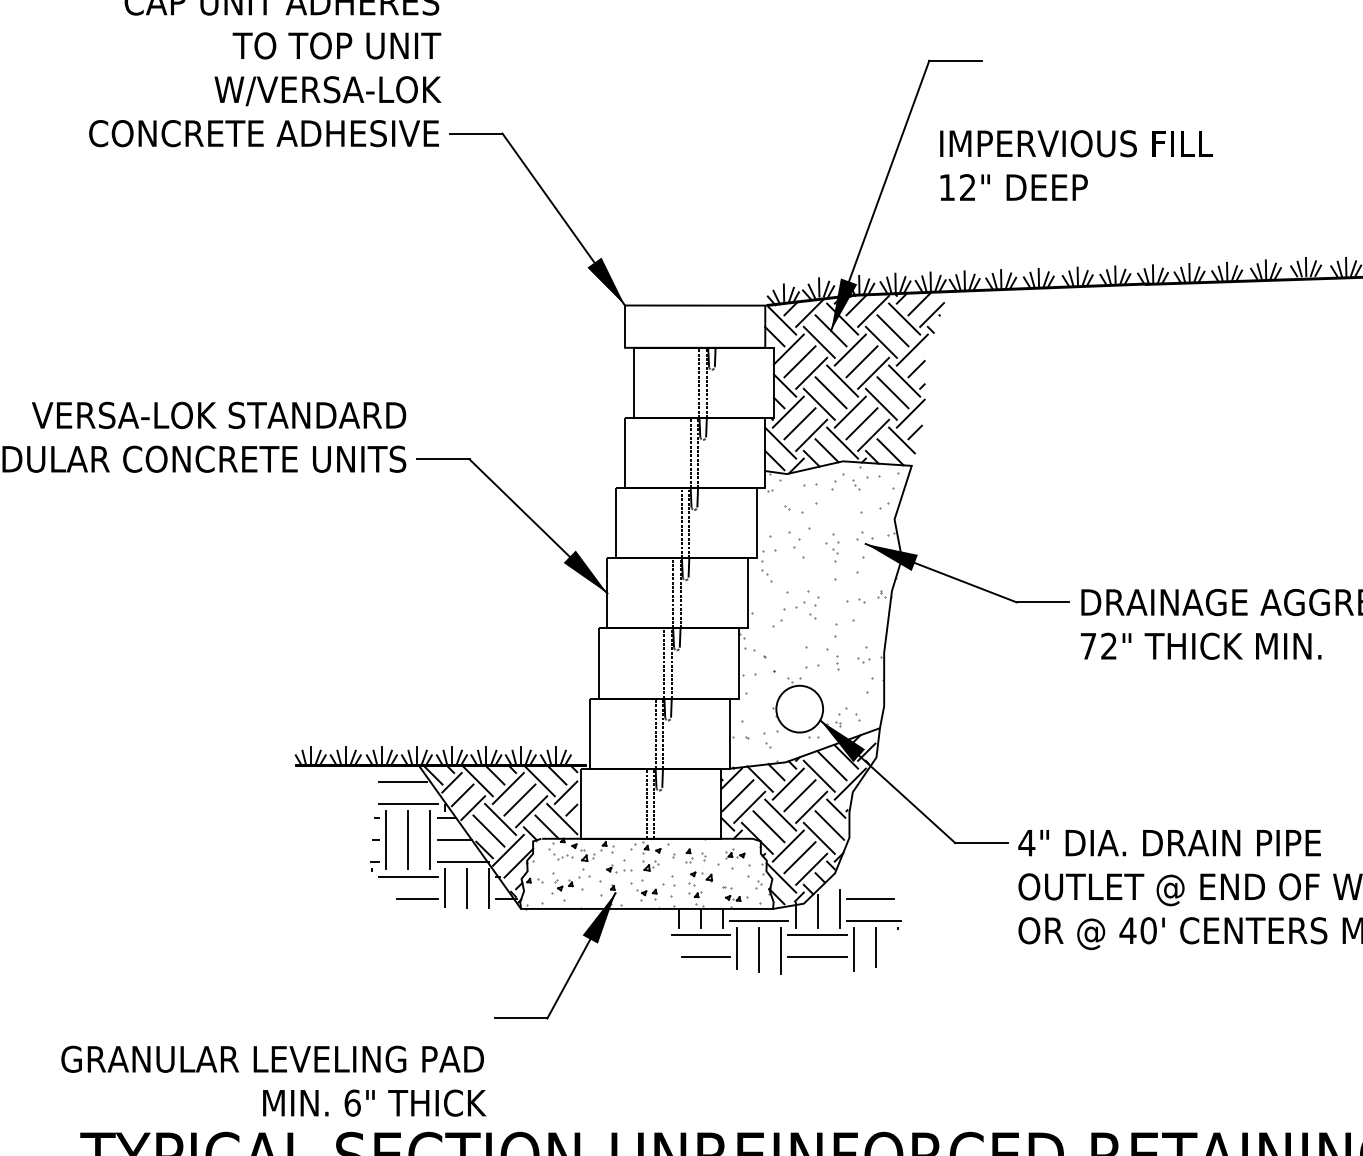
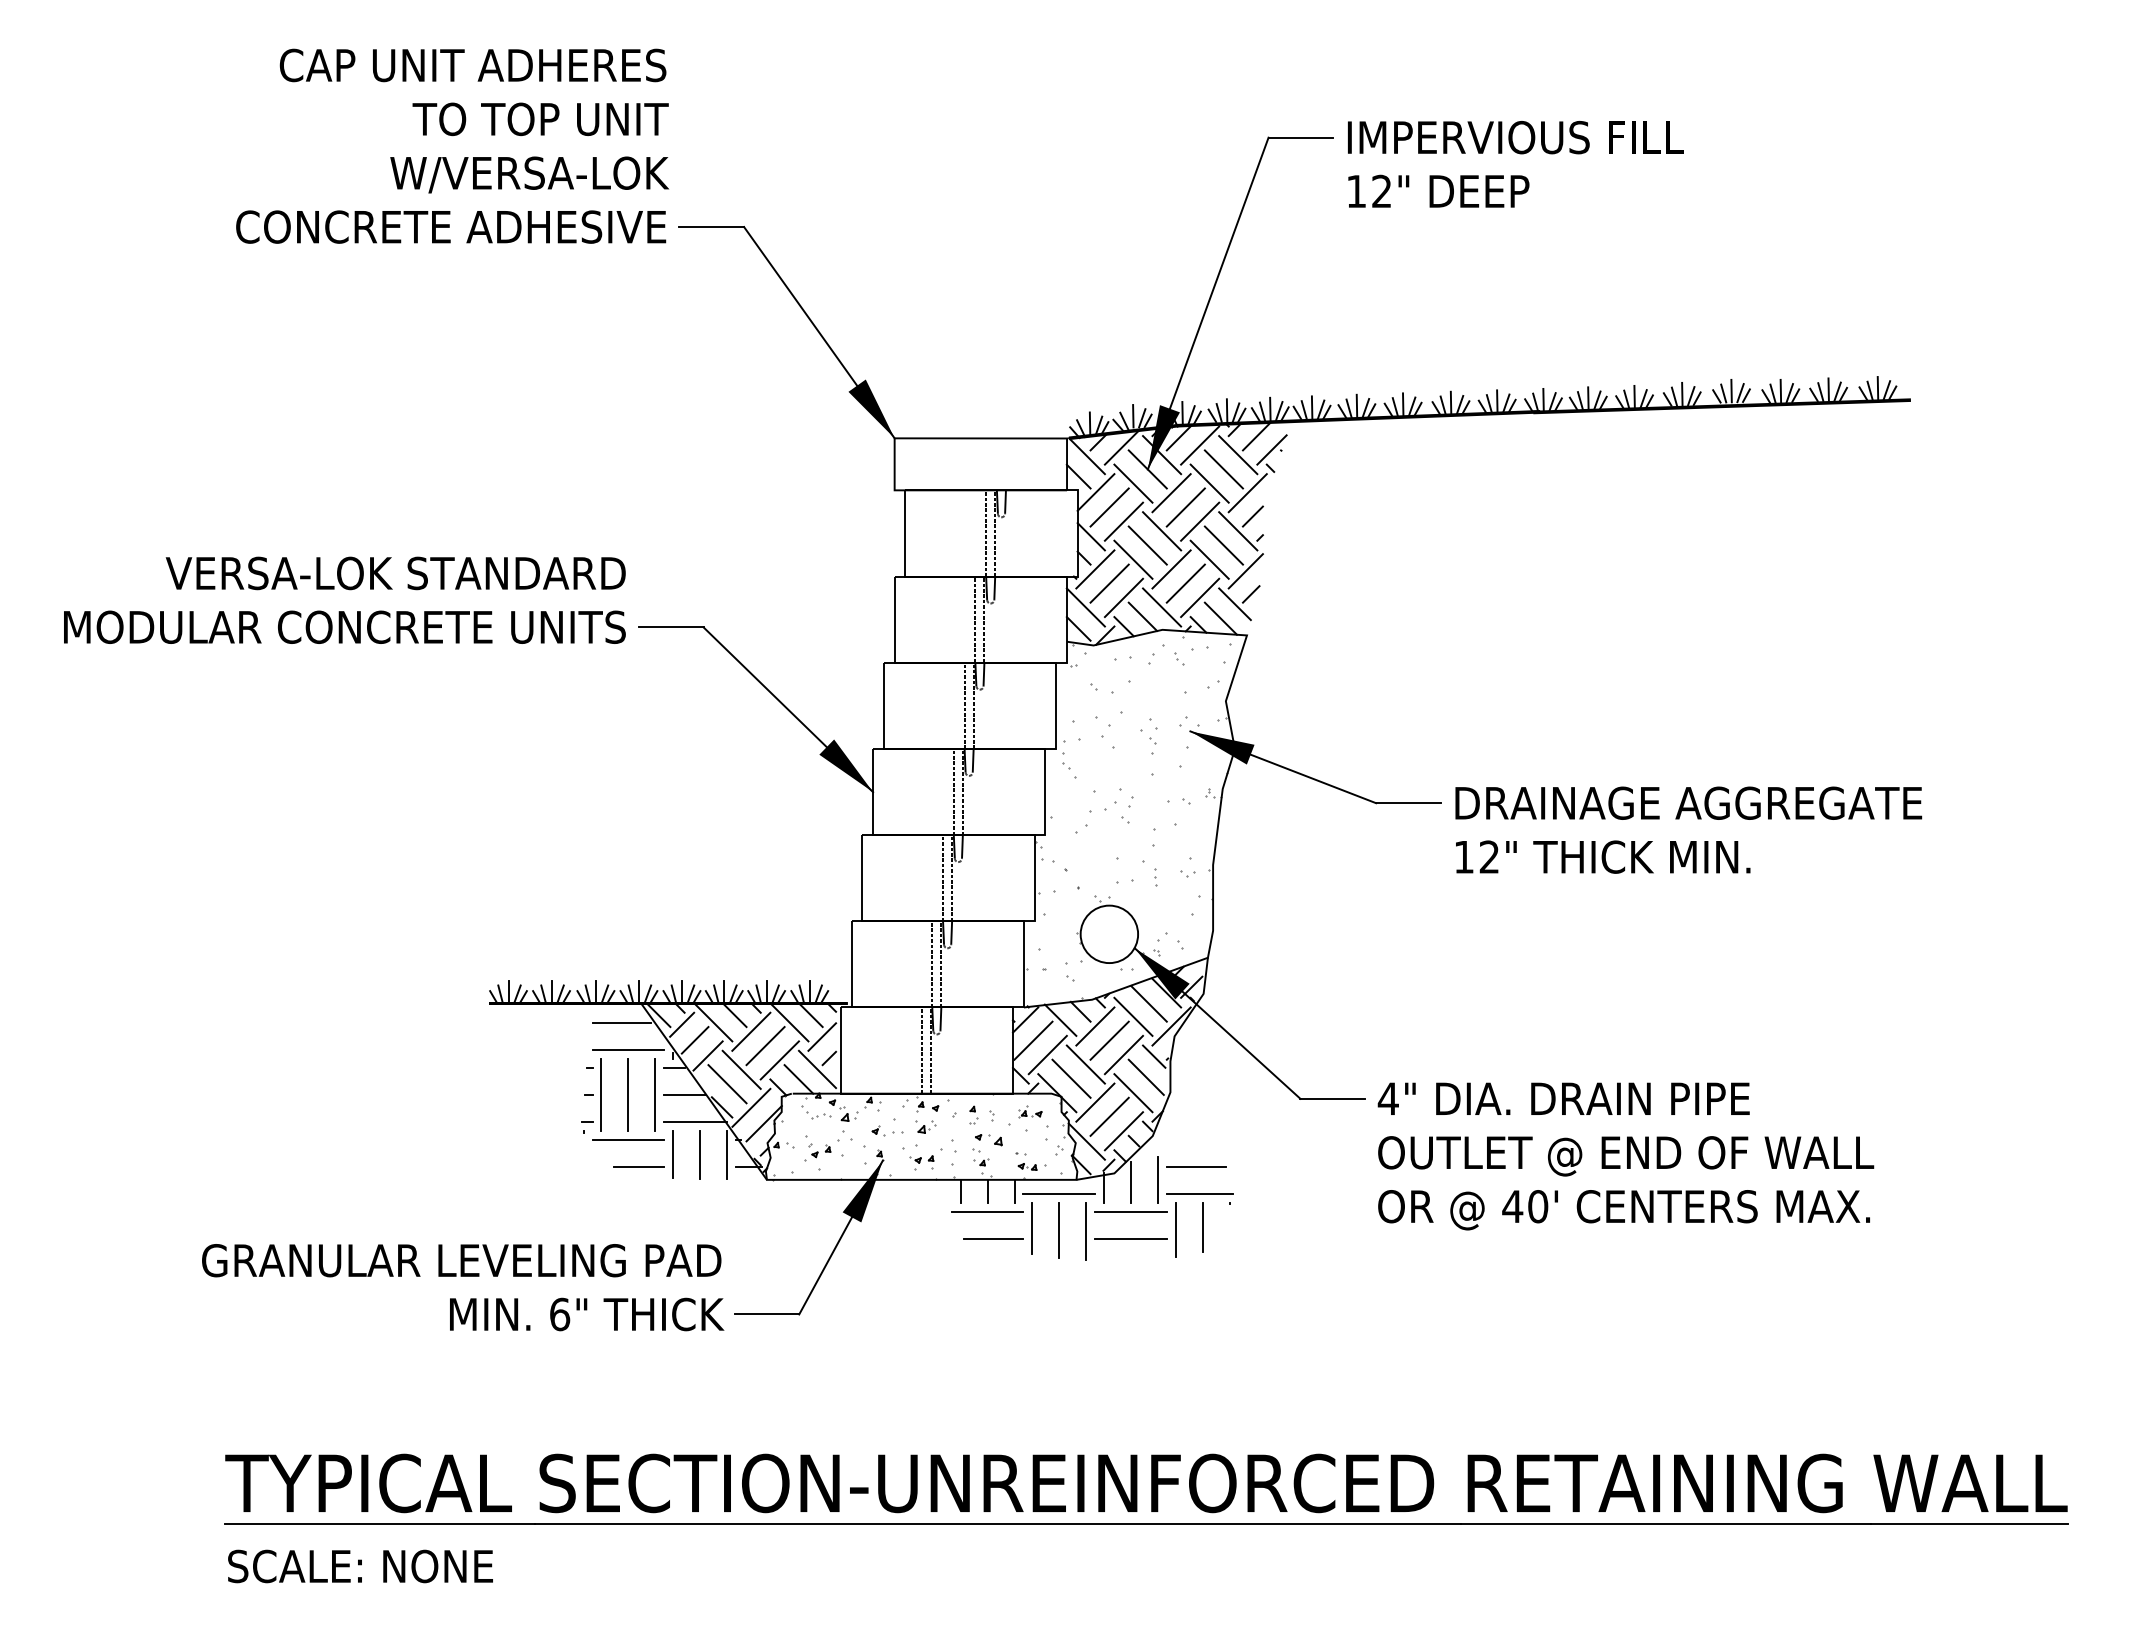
text: (1076, 165) -> (1515, 164), moved
text: (1087, 646) -> (1463, 857), 72" -> 12"
text: (274, 1081) -> (463, 1287), moved

